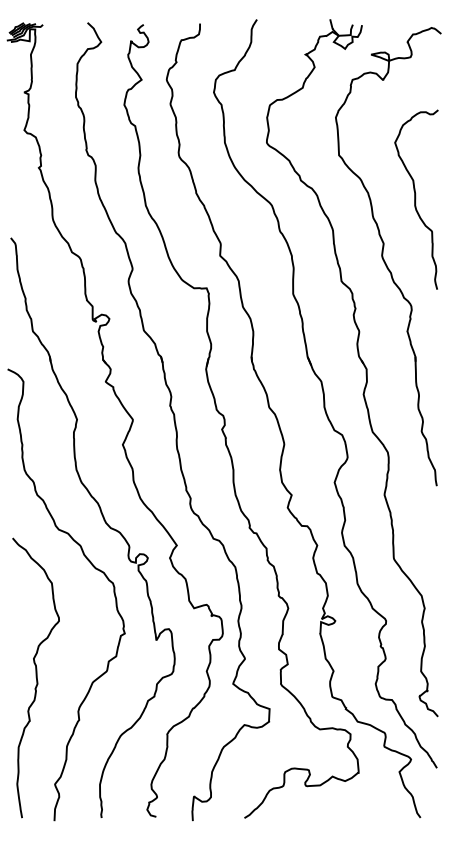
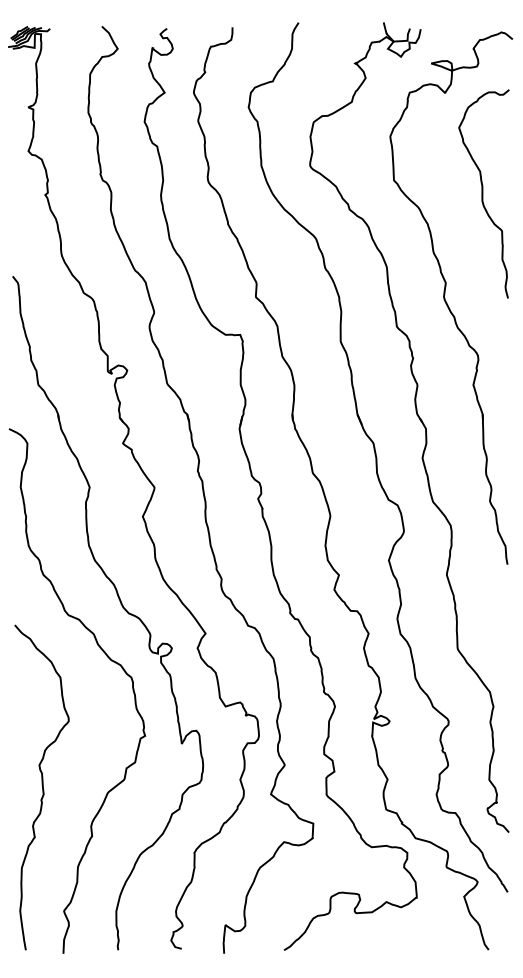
curve: (416, 199) -> (483, 193), moved

